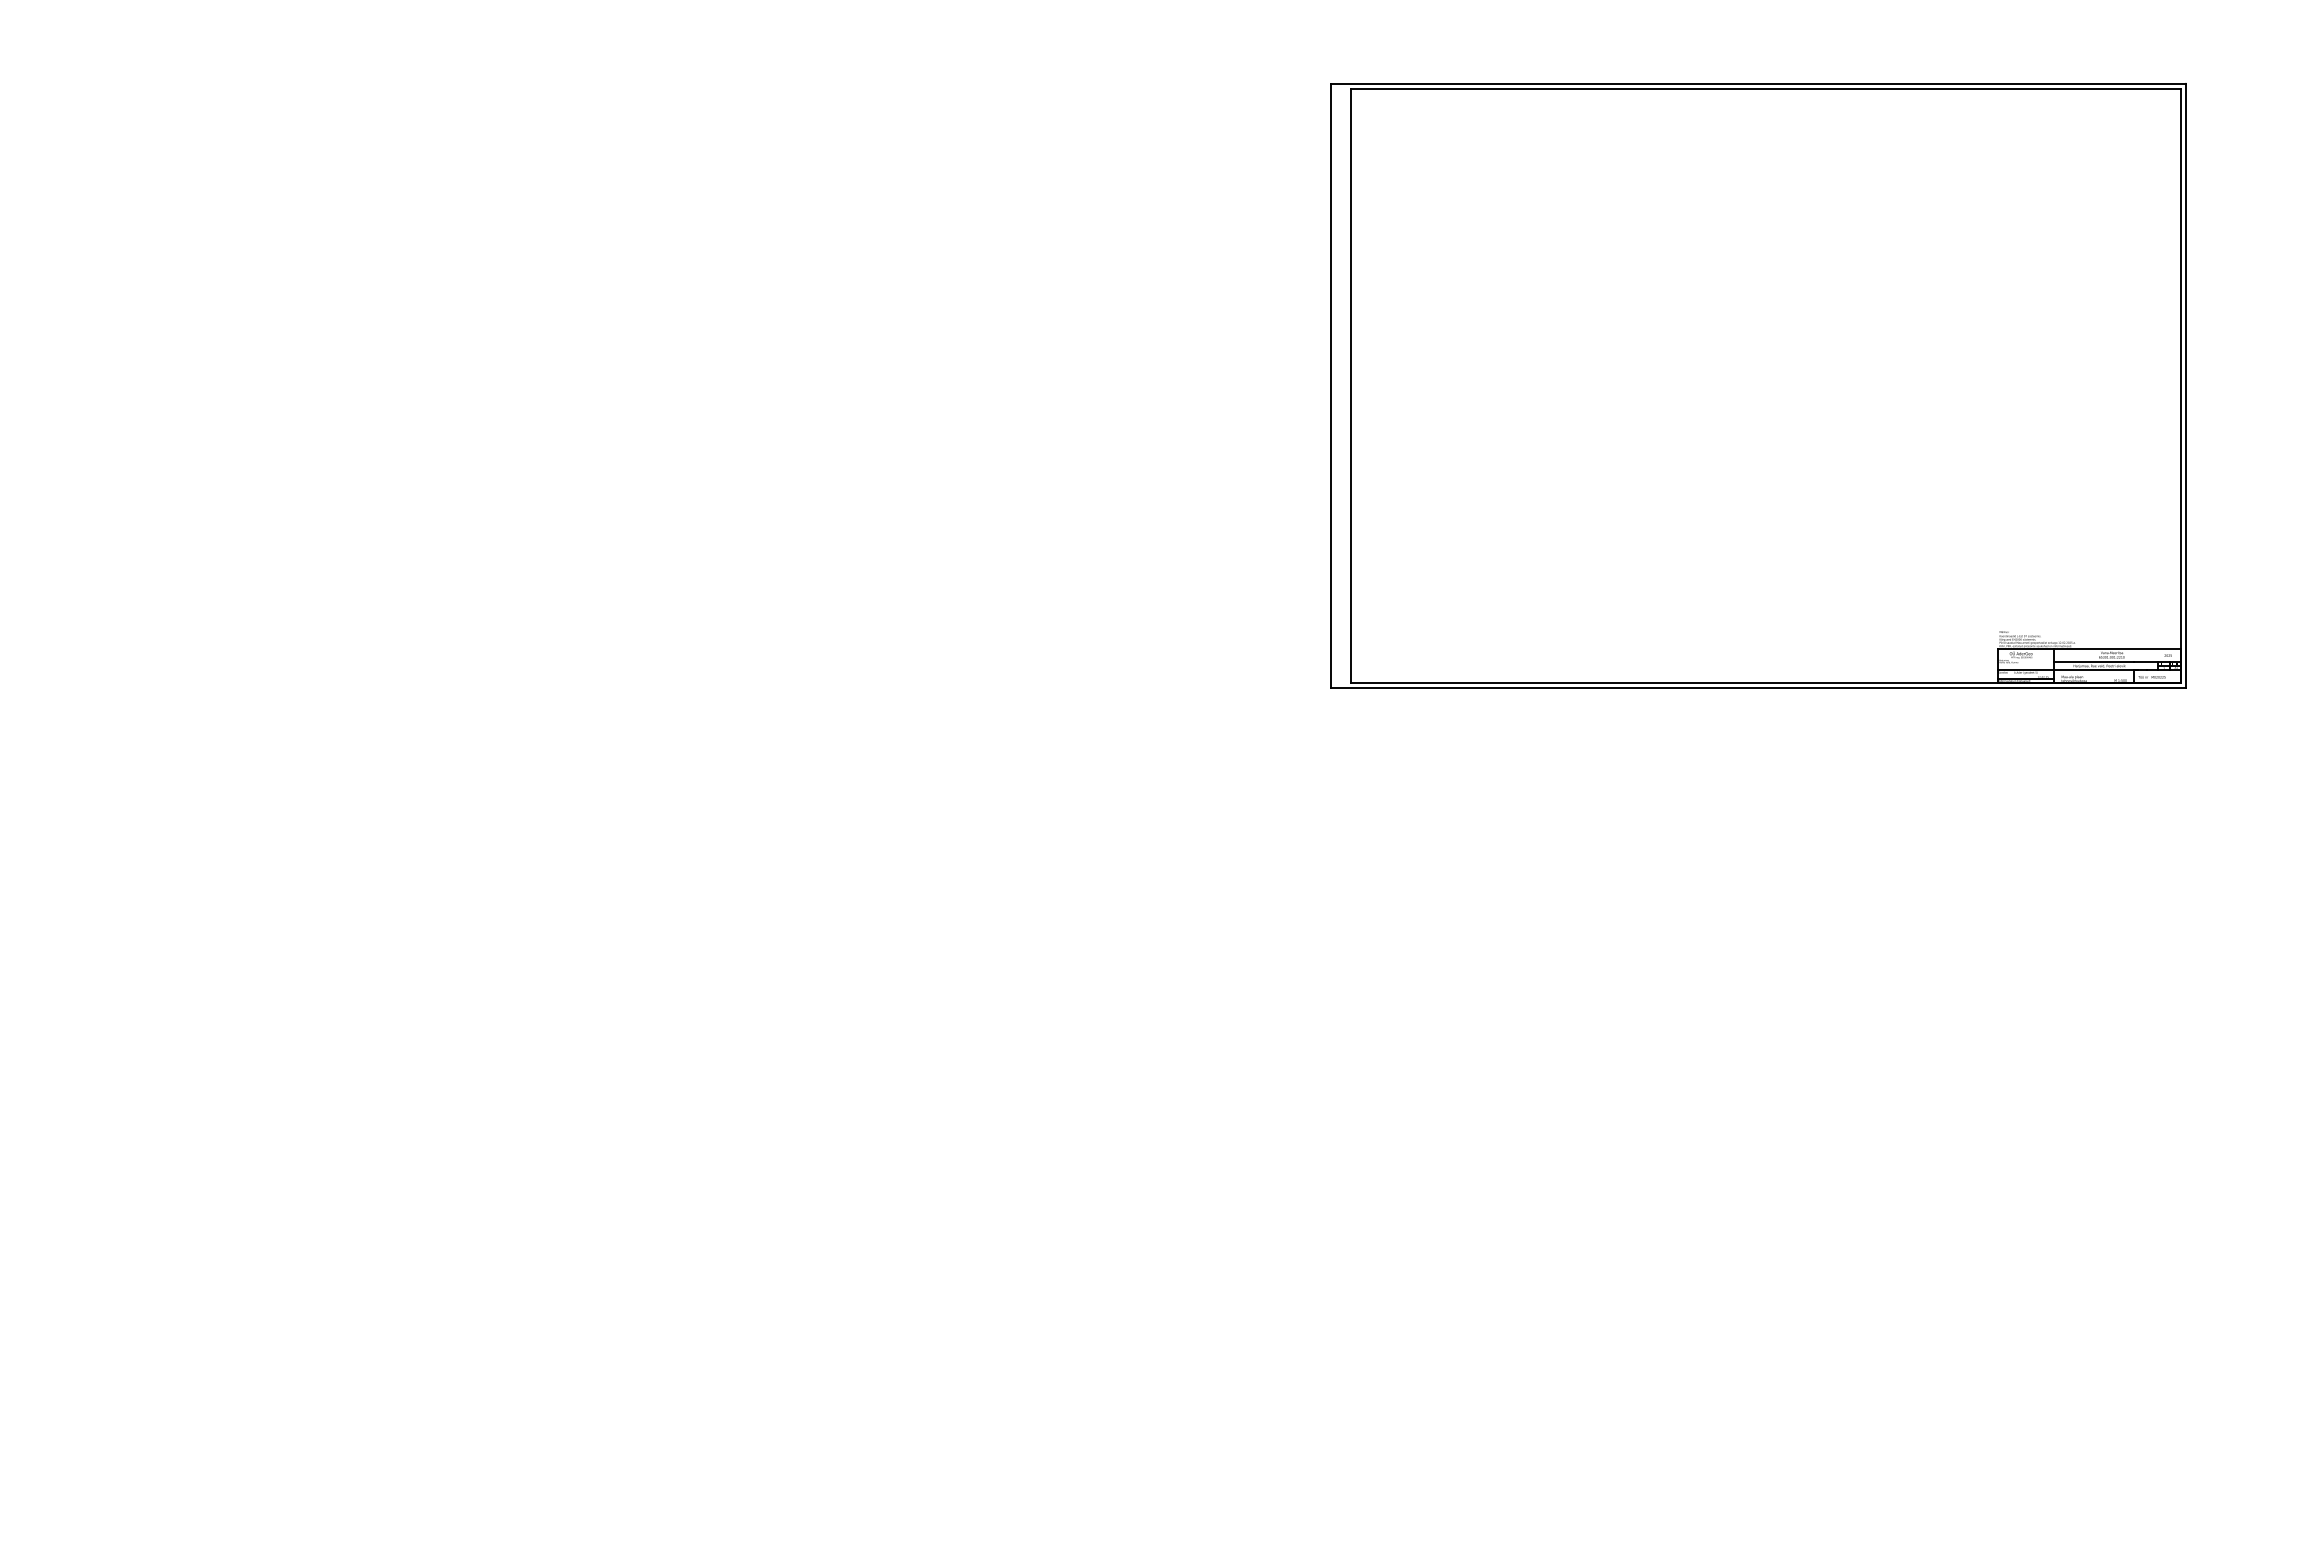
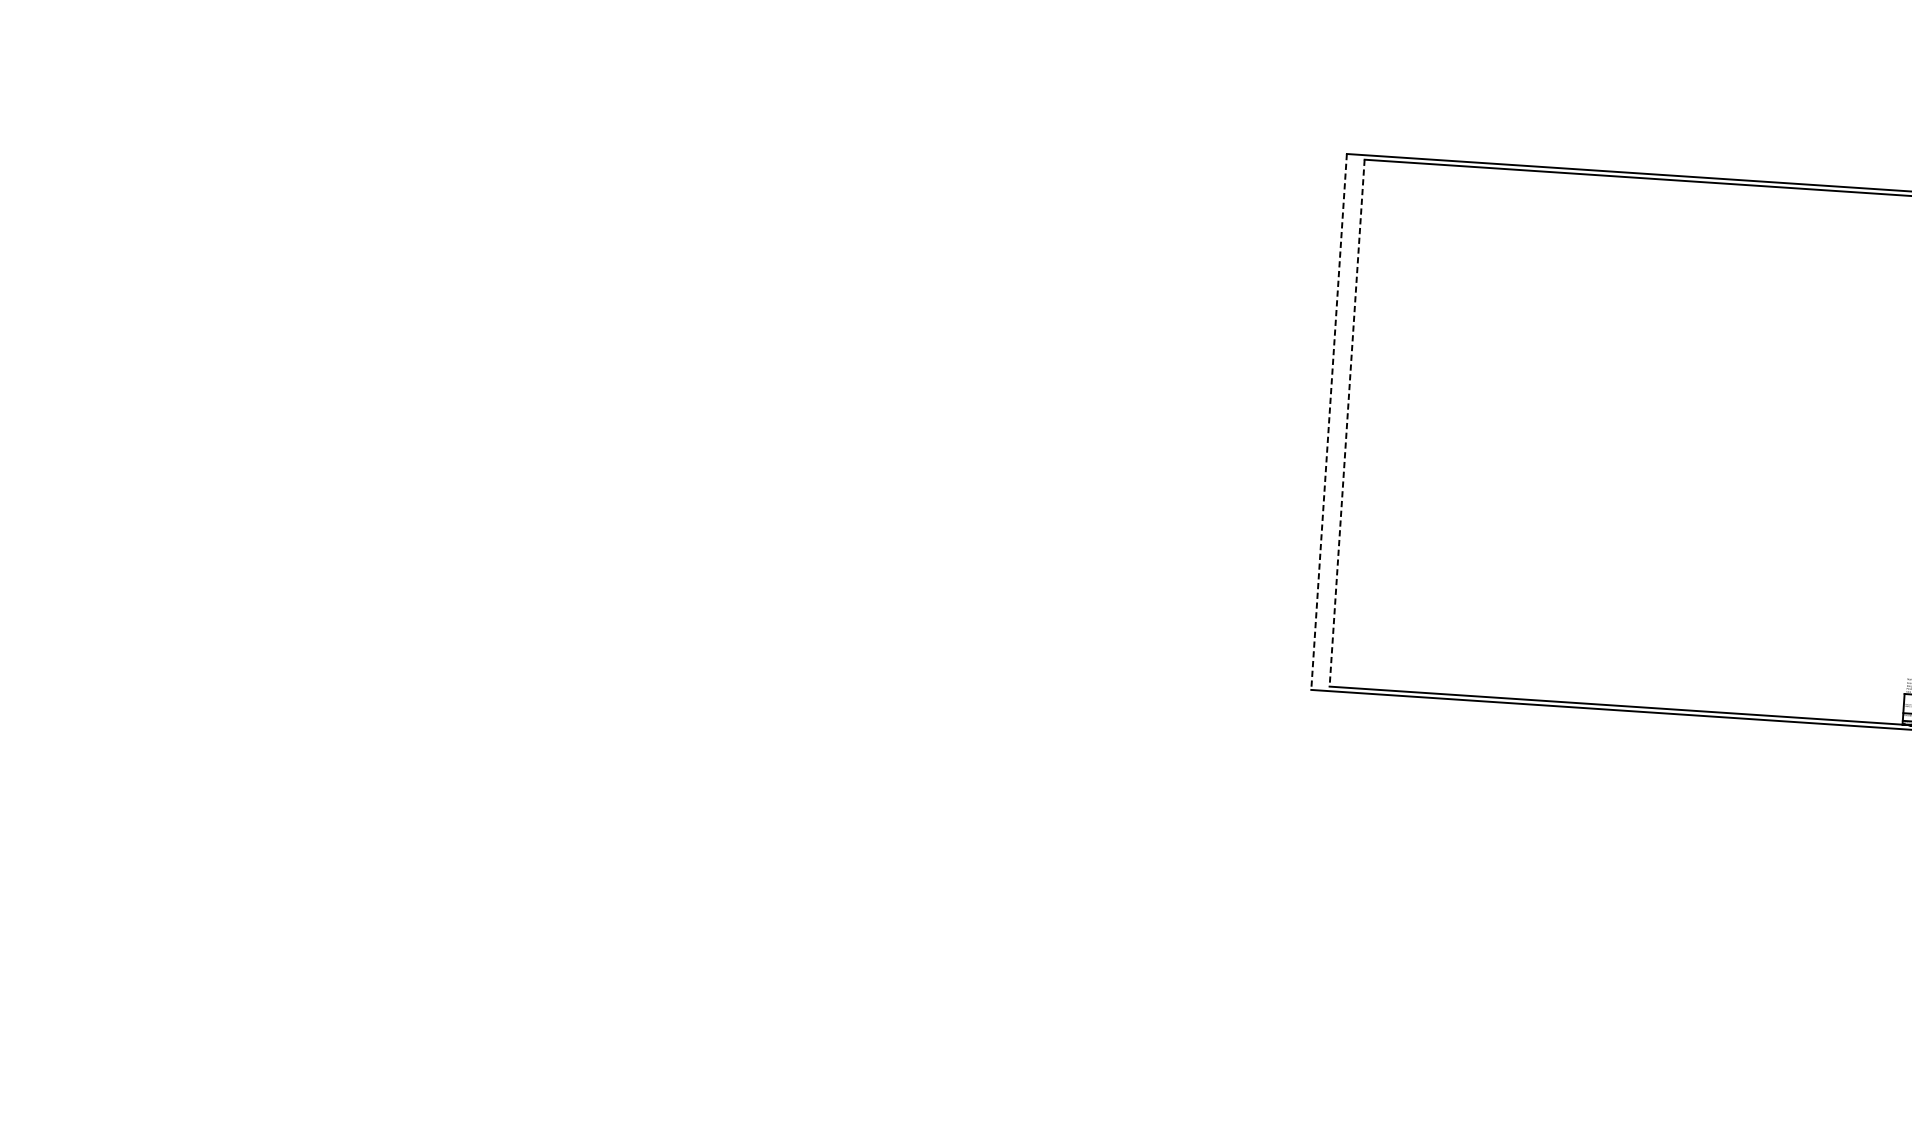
line: (1330, 386) -> (1328, 422), solid -> dashed
line: (1351, 386) -> (1347, 423), solid -> dashed

